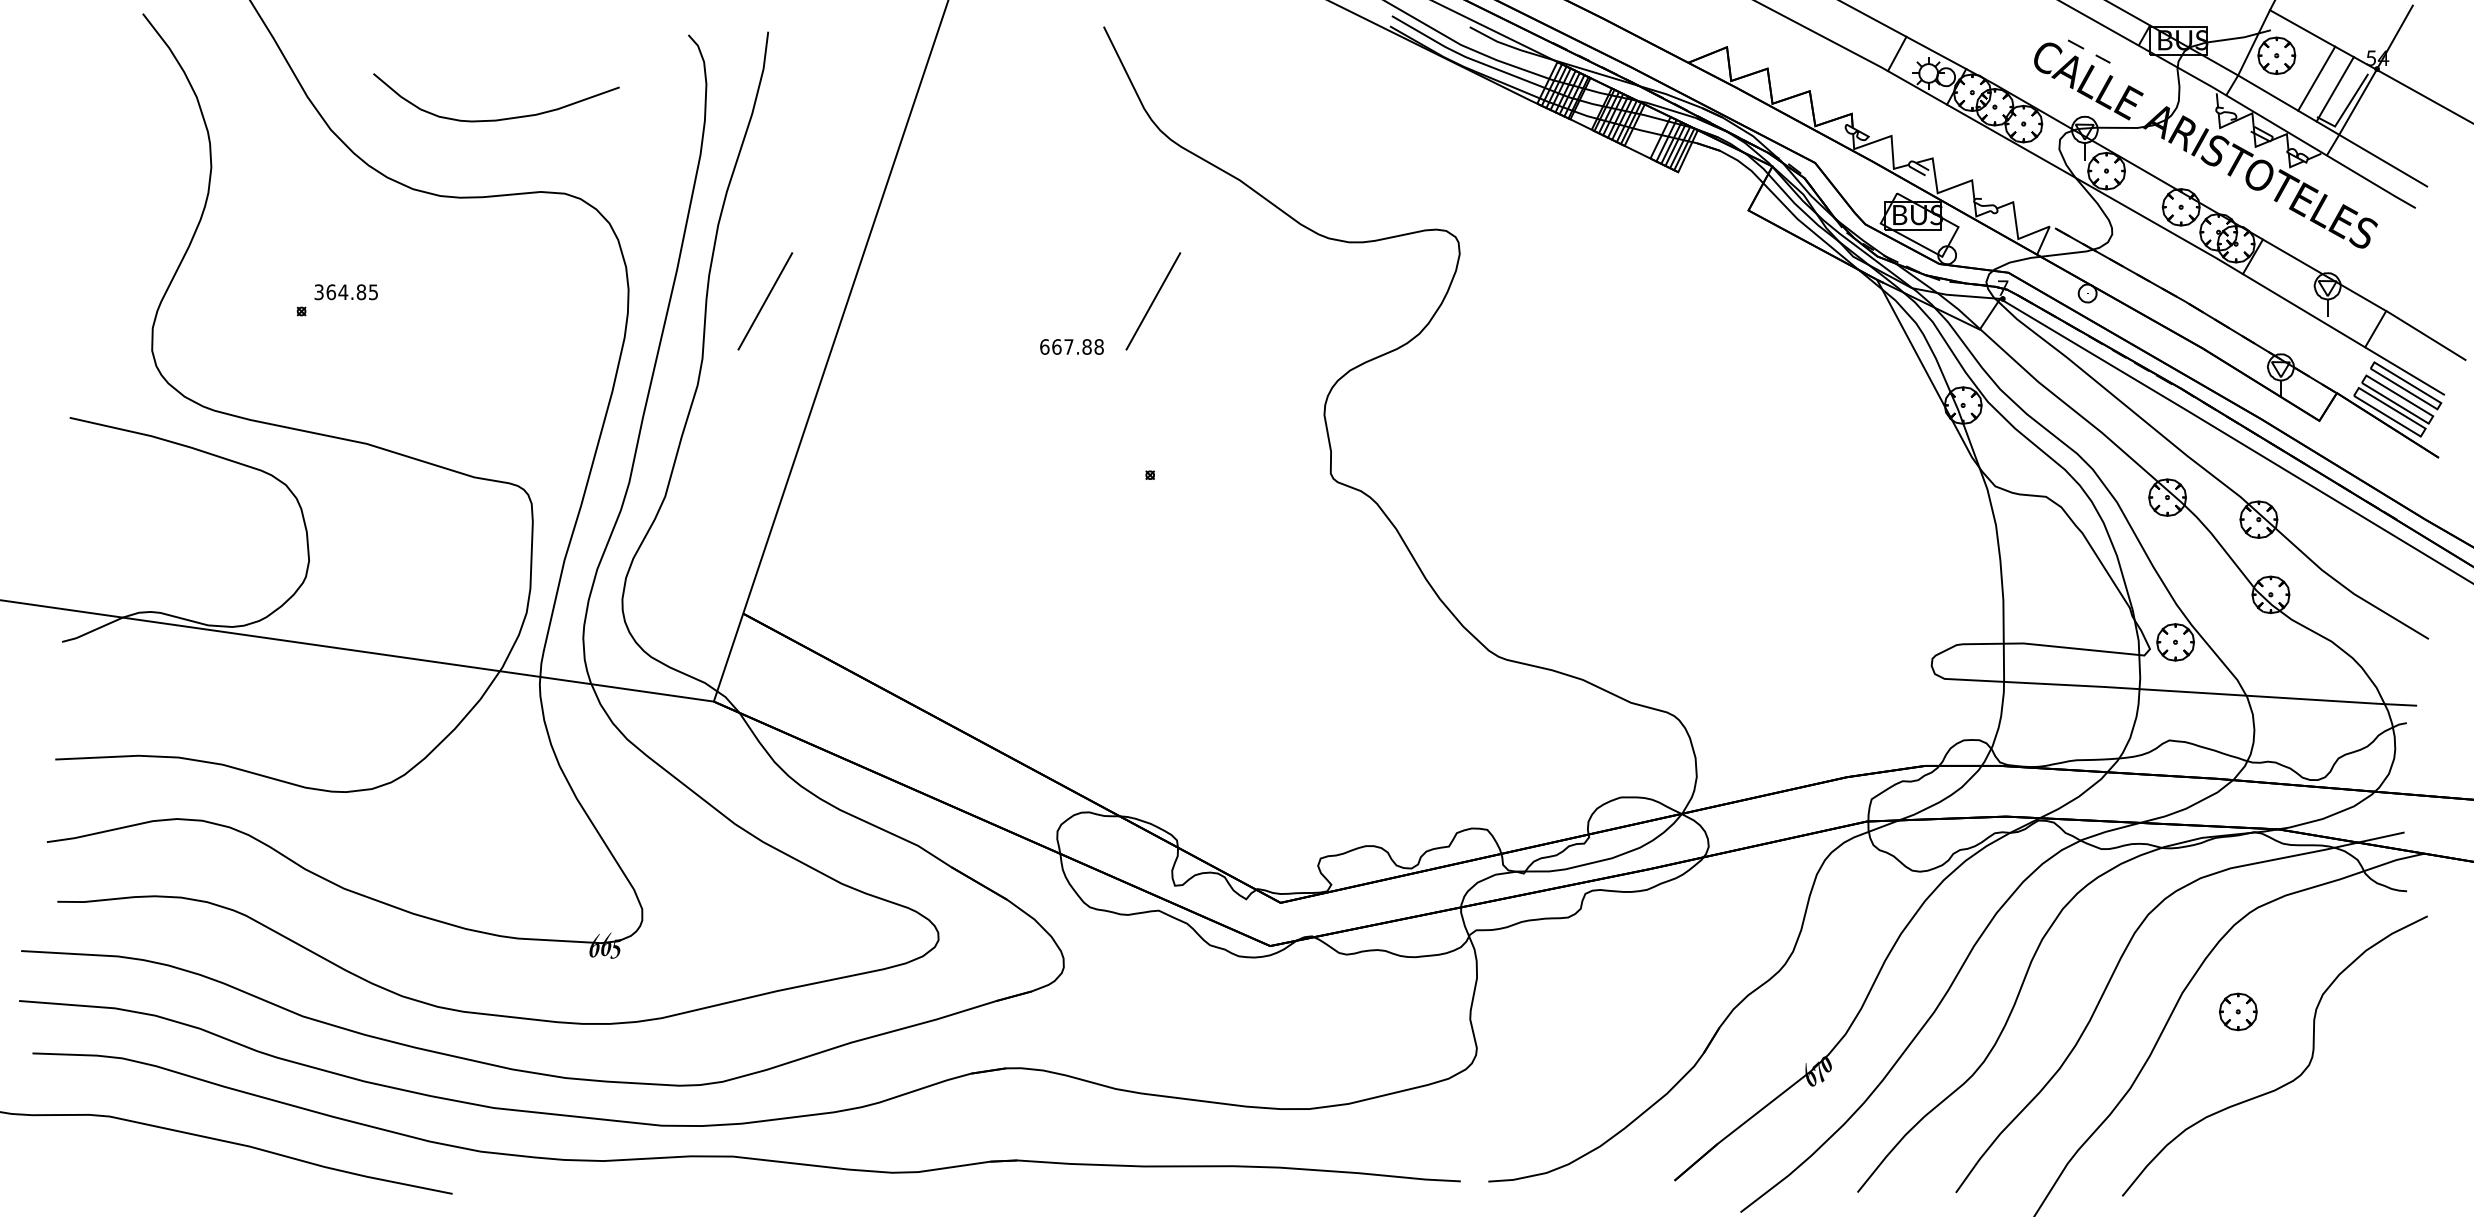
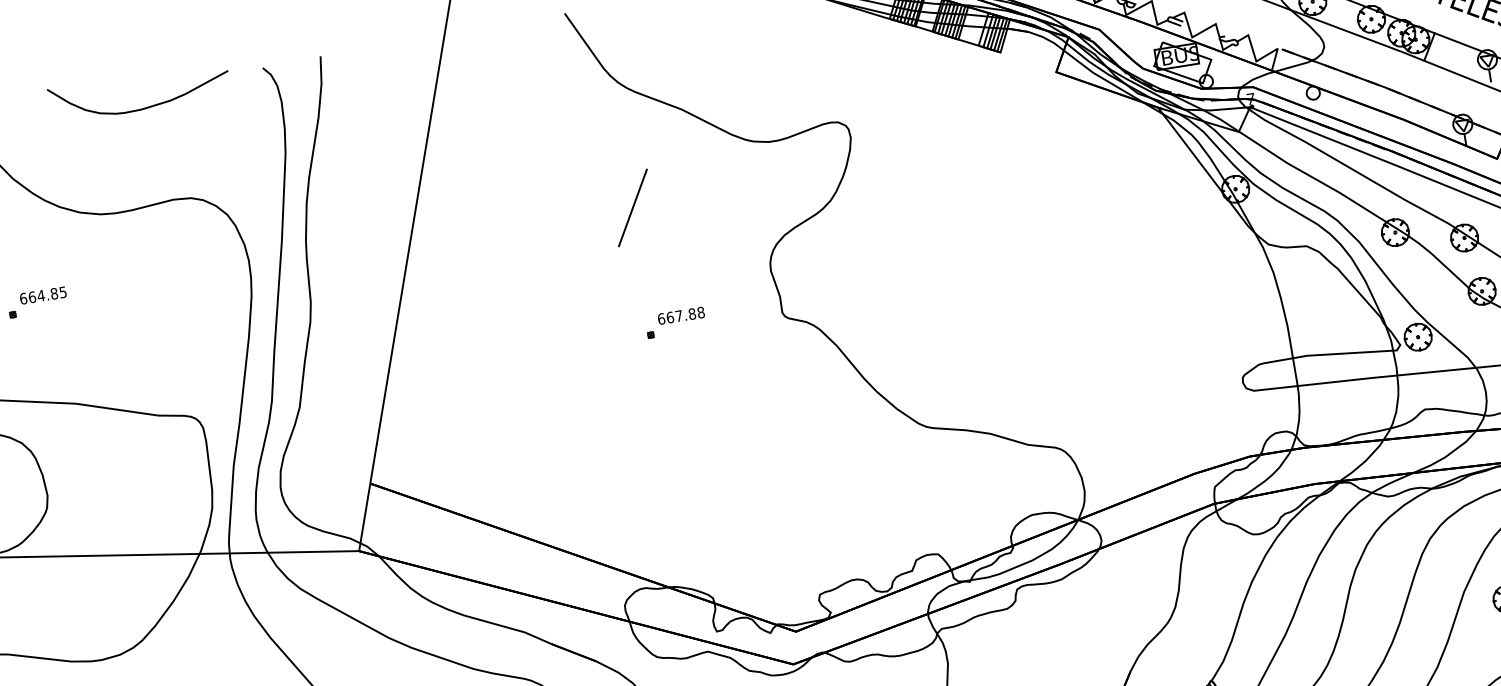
curve: (501, 118) -> (145, 107), moved
text: (318, 292) -> (23, 298), 364.85 -> 664.85
line: (765, 301) -> (350, 253), removed
text: (1071, 346) -> (680, 315), moved

